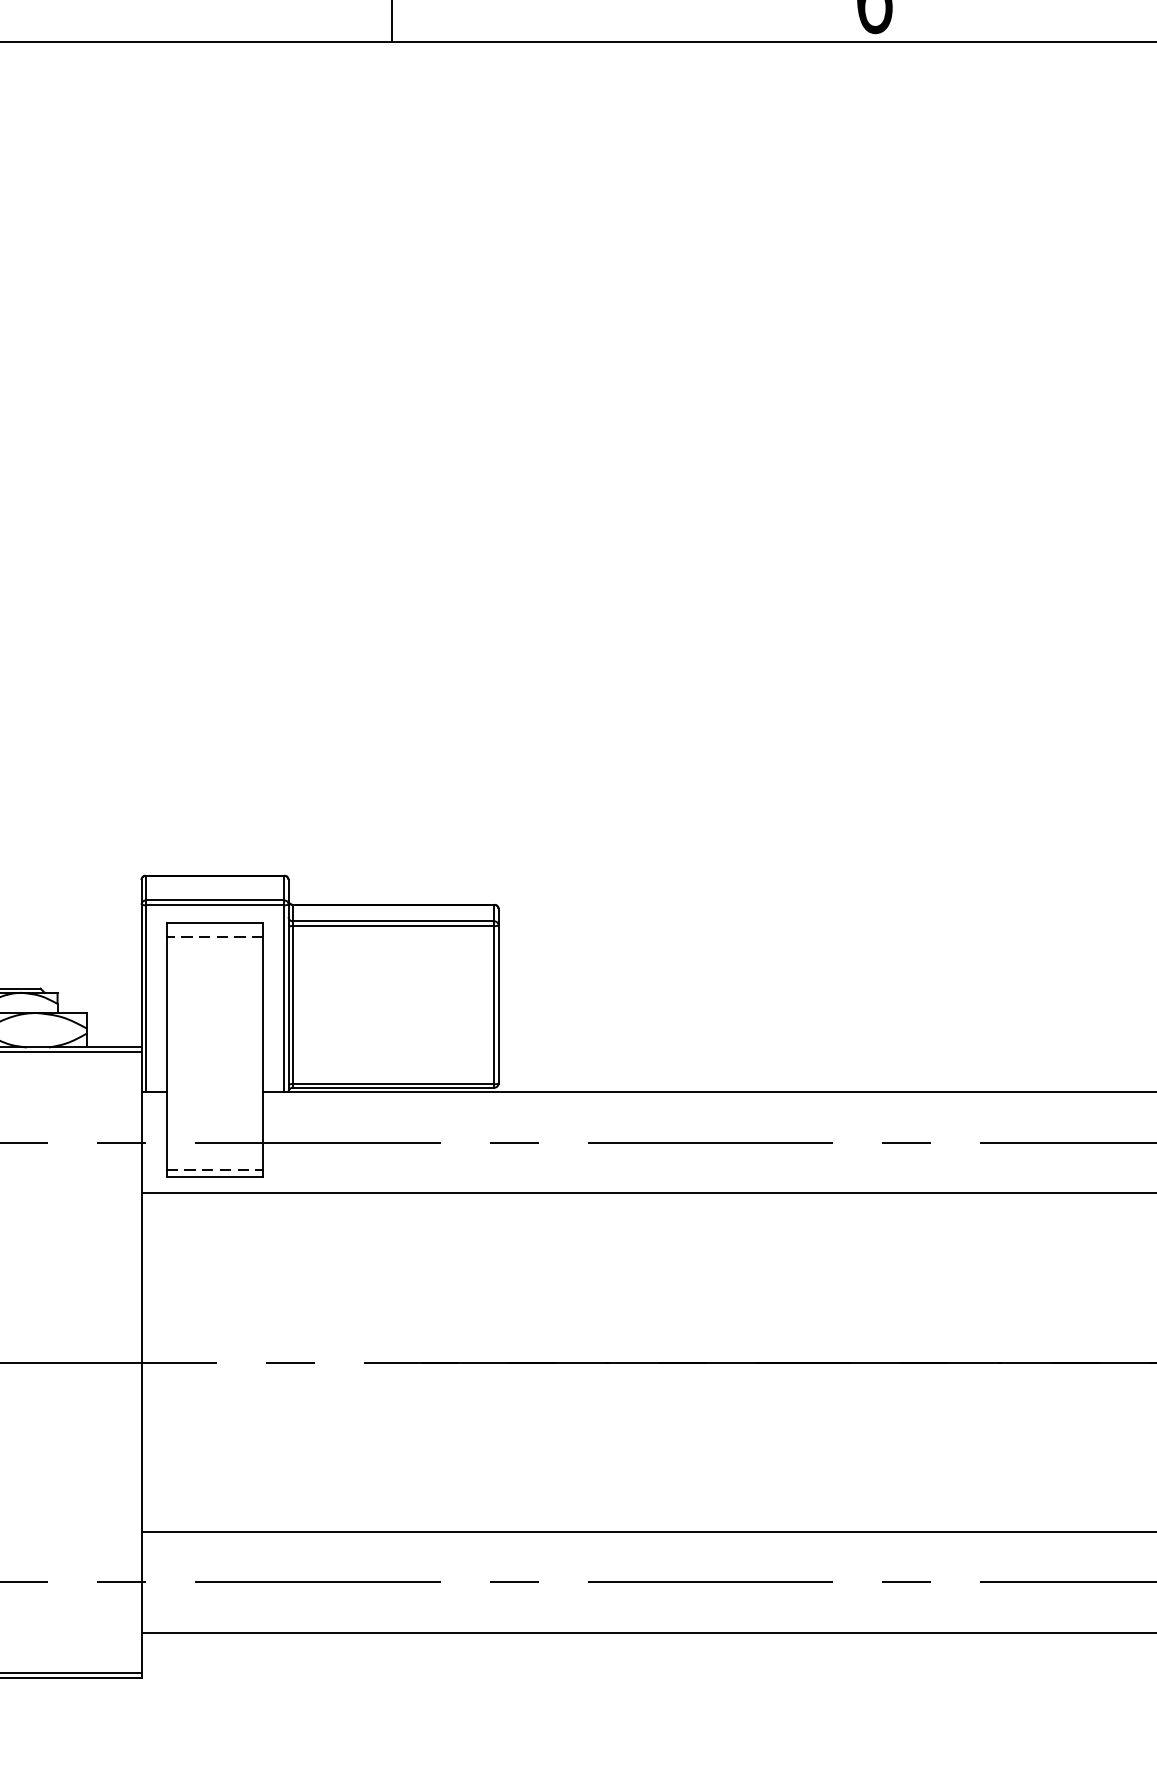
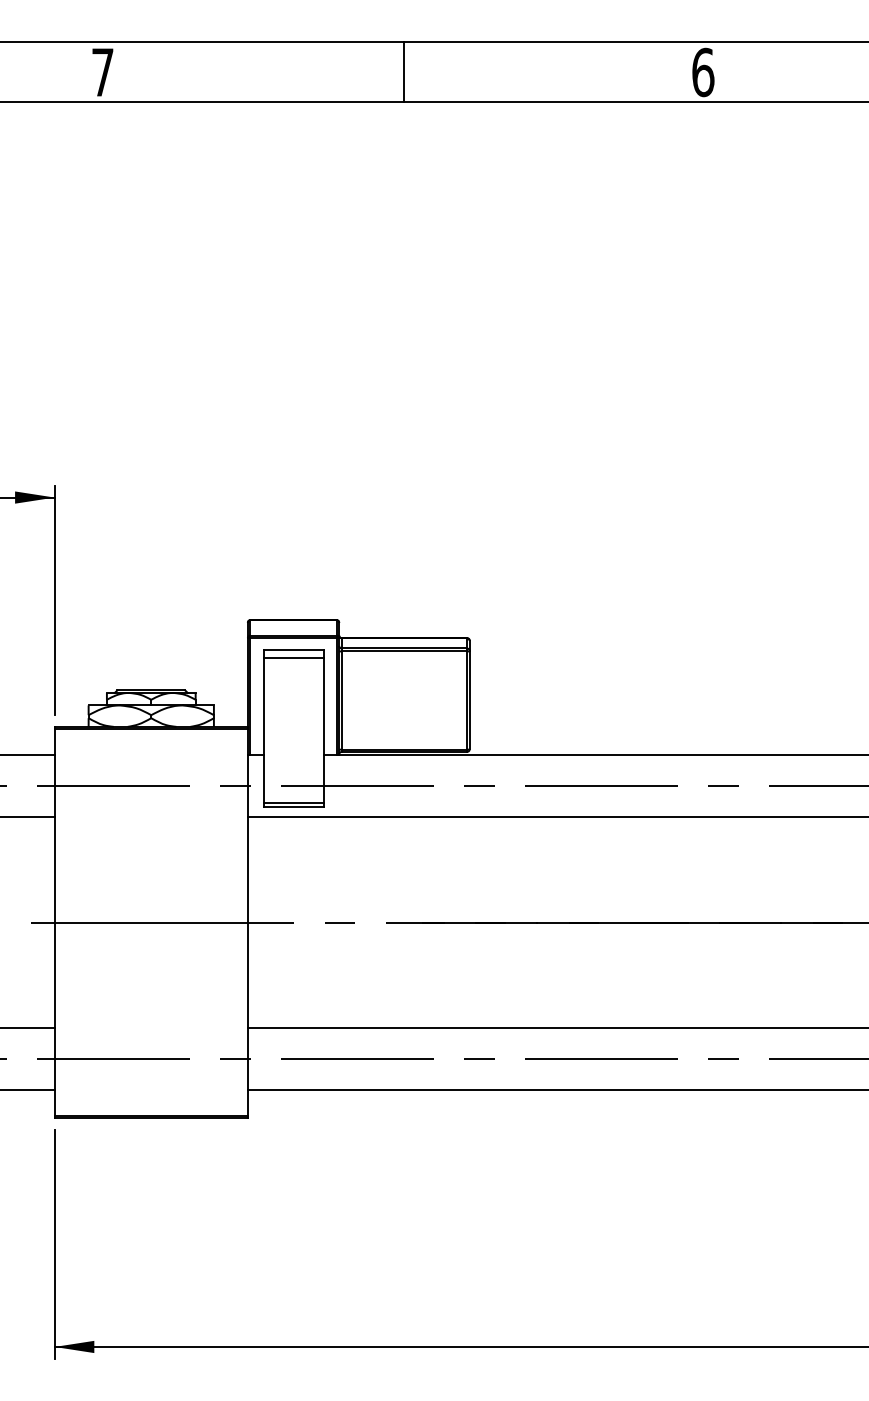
line: (215, 937) -> (293, 658), dashed -> solid
line: (216, 1169) -> (294, 802), dashed -> solid

